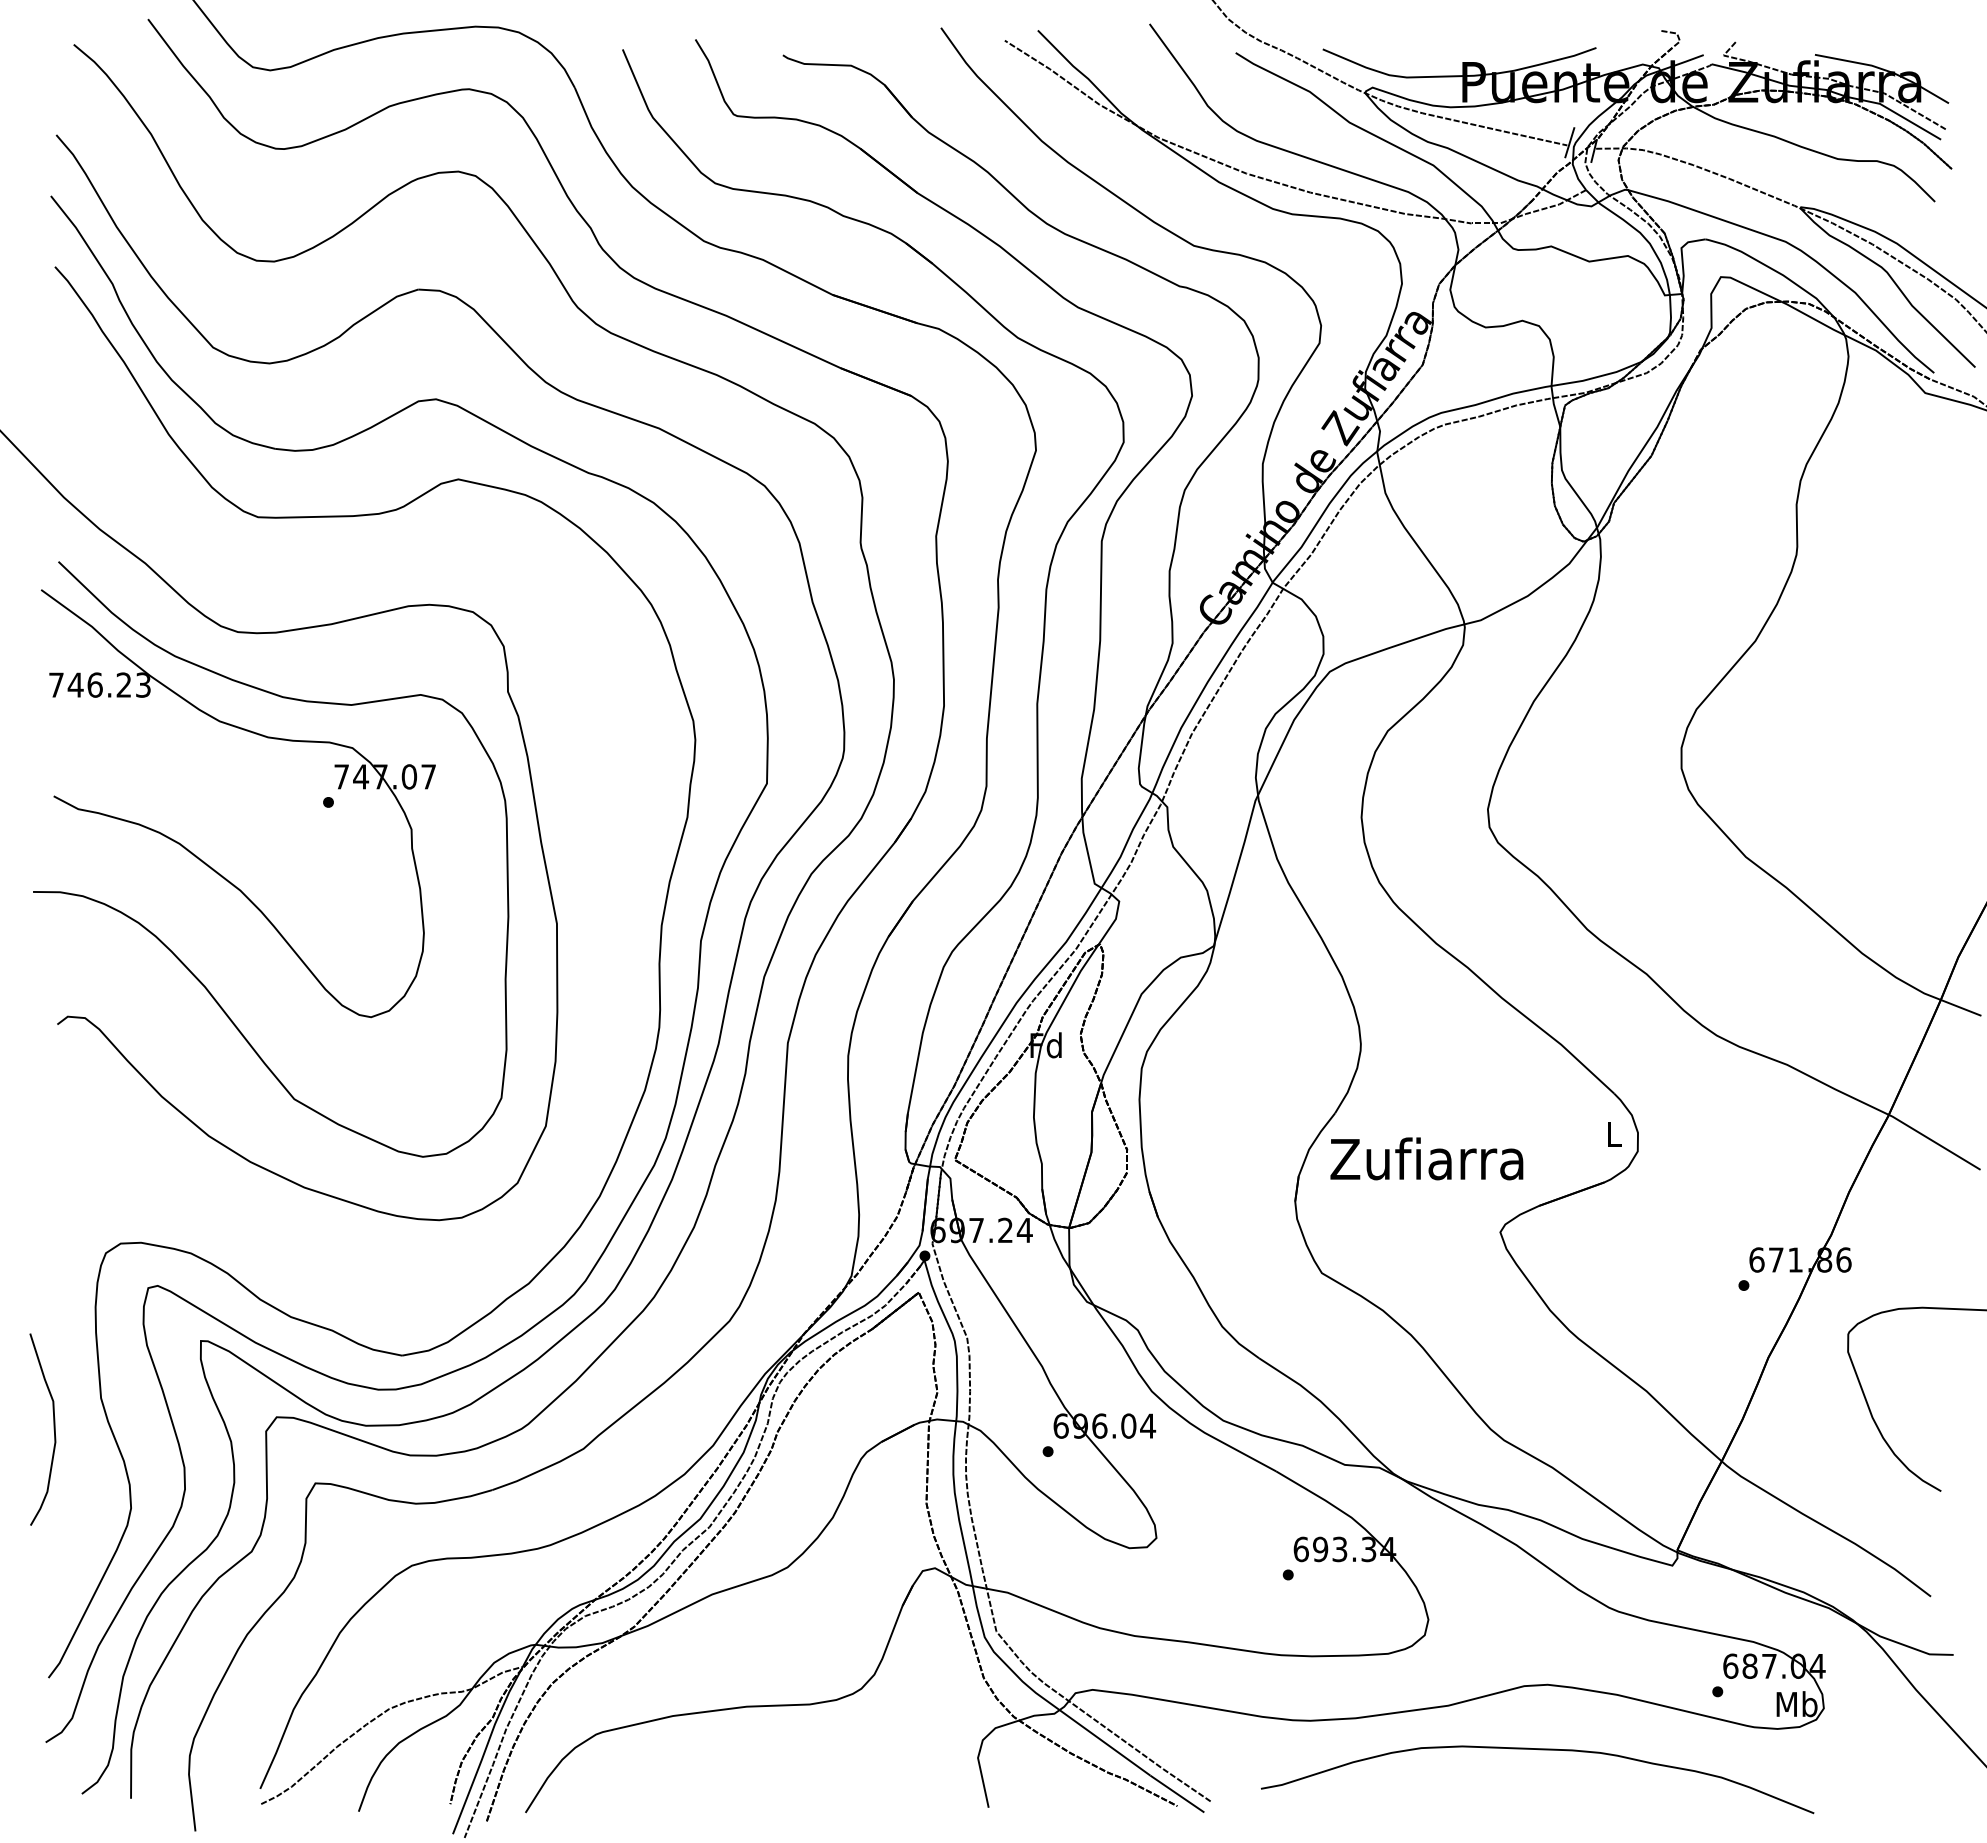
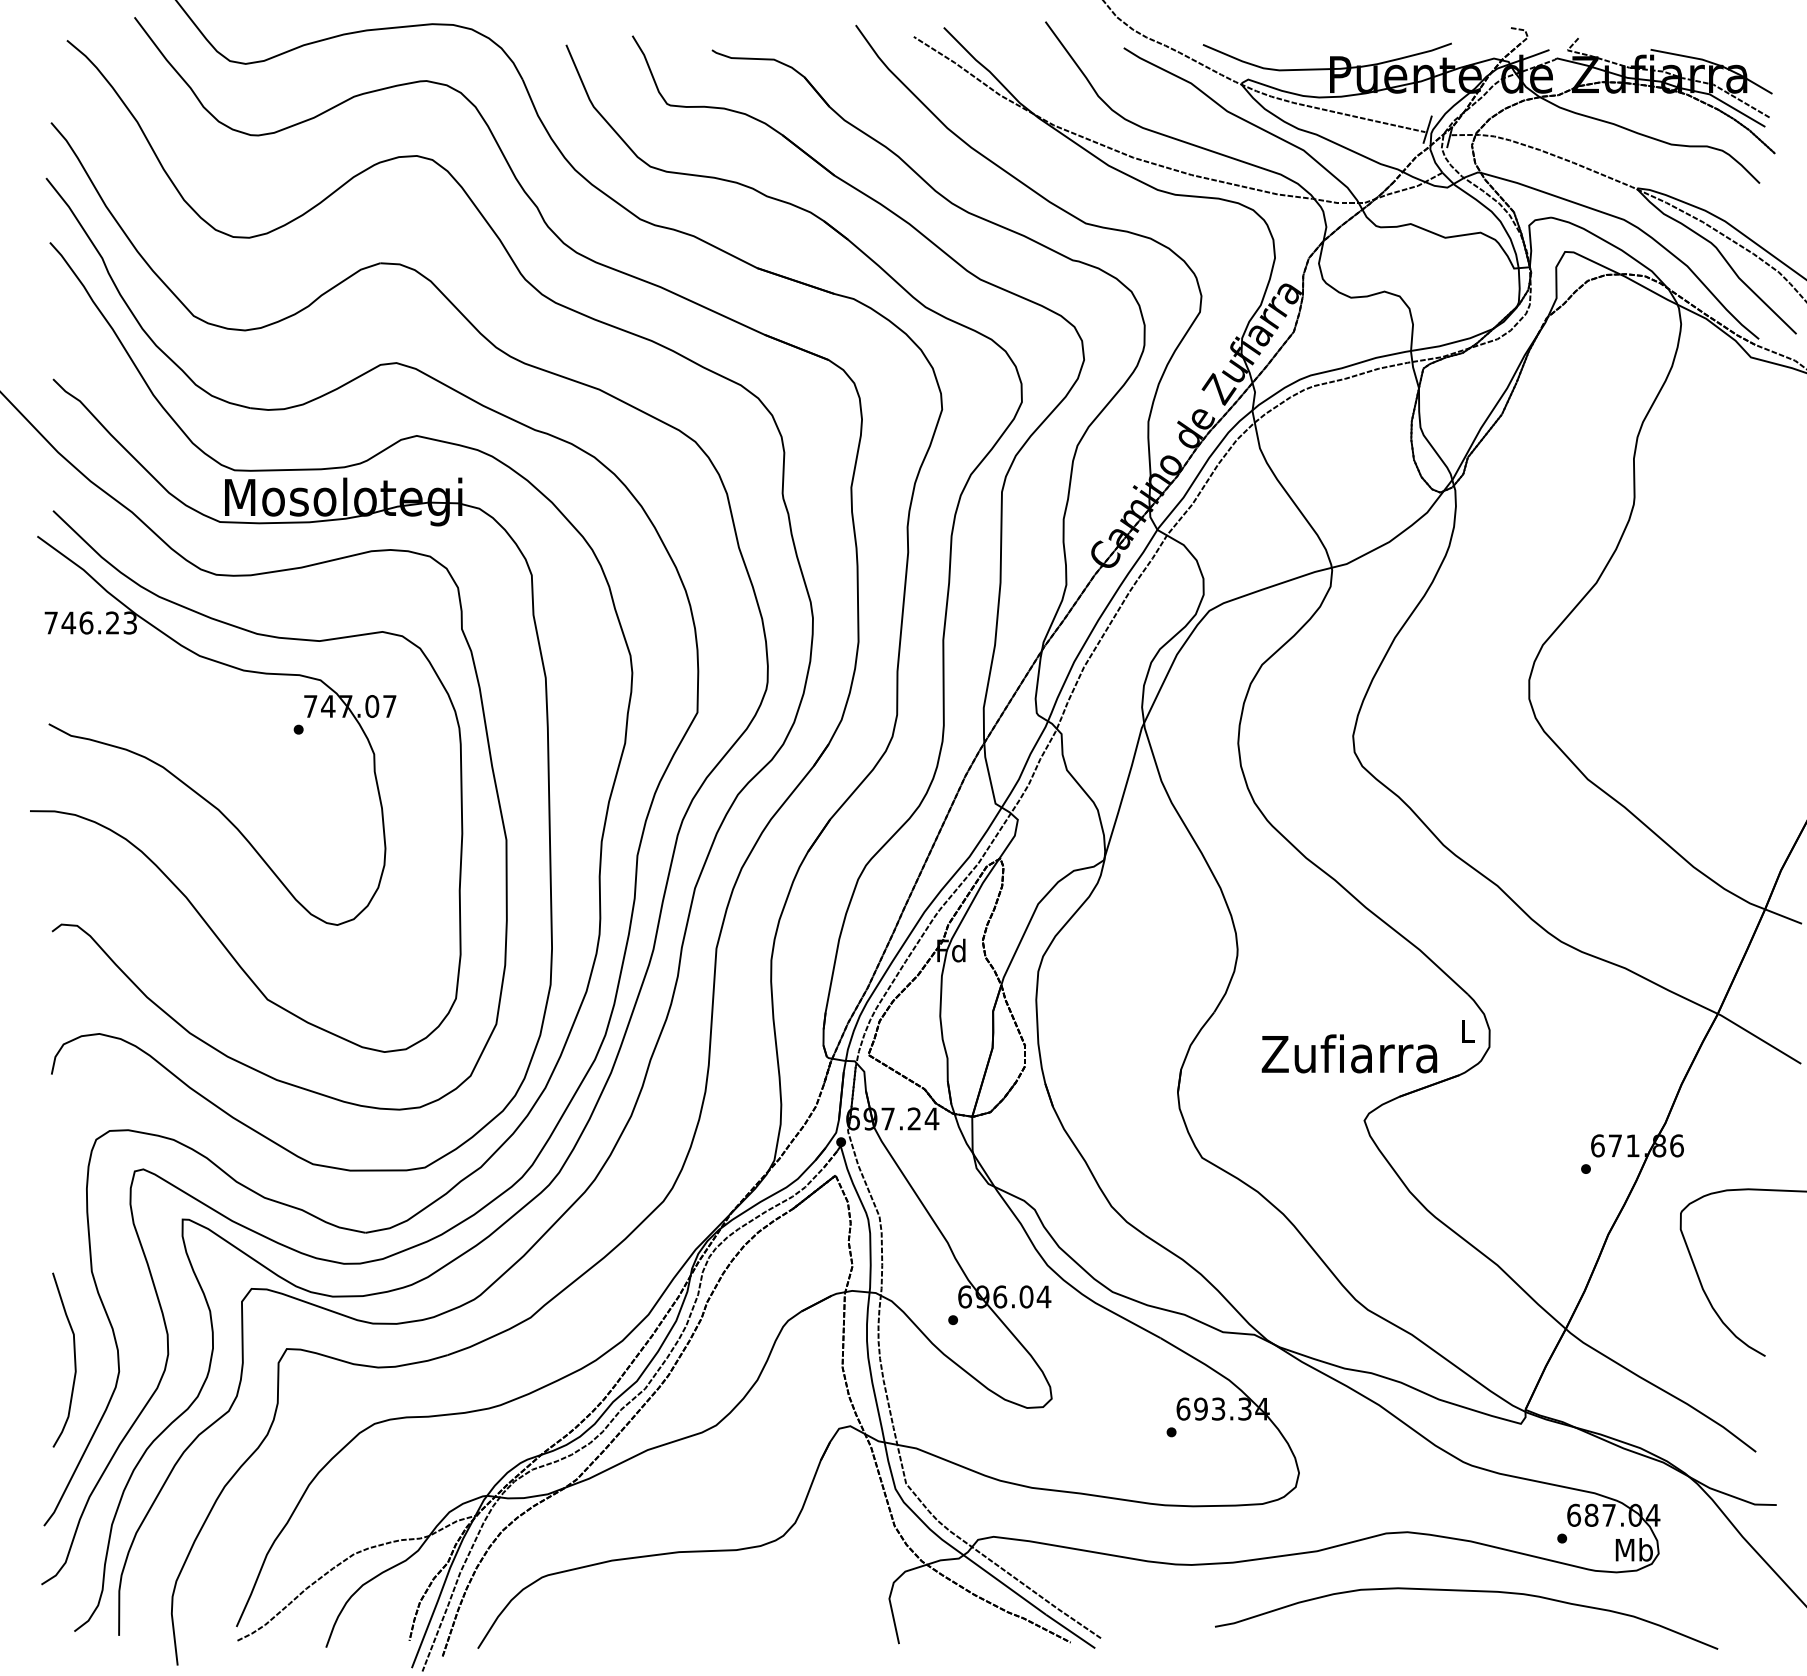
part: (602, 852) -> (547, 775), added
text: (1426, 1158) -> (1349, 1053), moved
curve: (53, 1429) -> (74, 1360), moved
curve: (1538, 1750) -> (1467, 1591), moved

